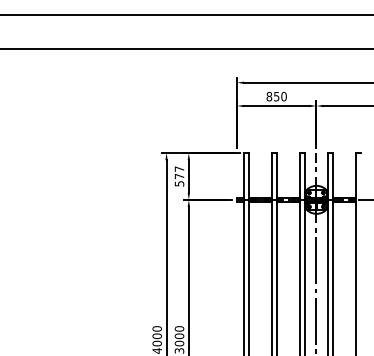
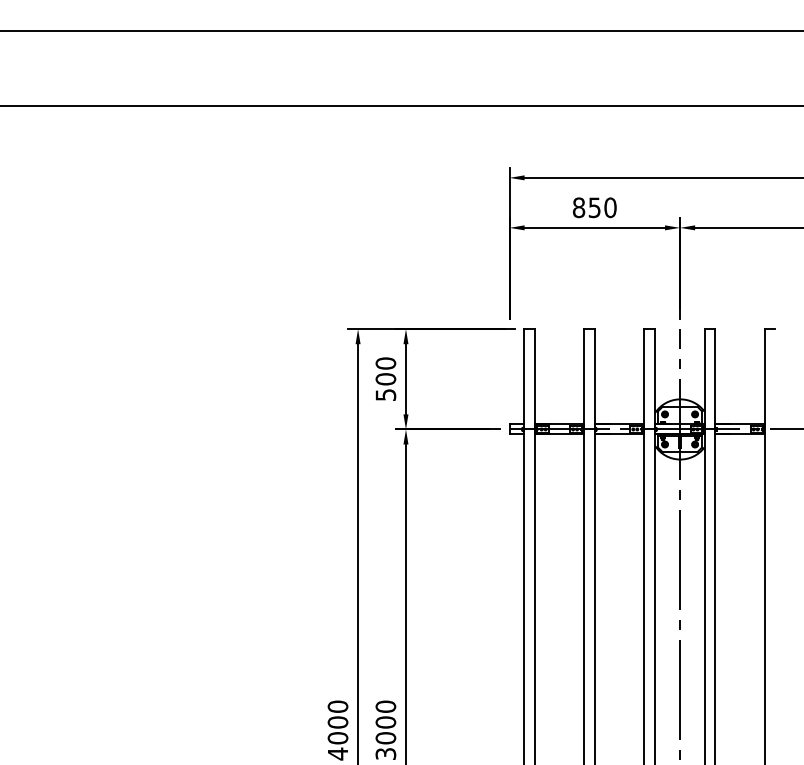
text: (179, 172) -> (385, 370), 577 -> 500

